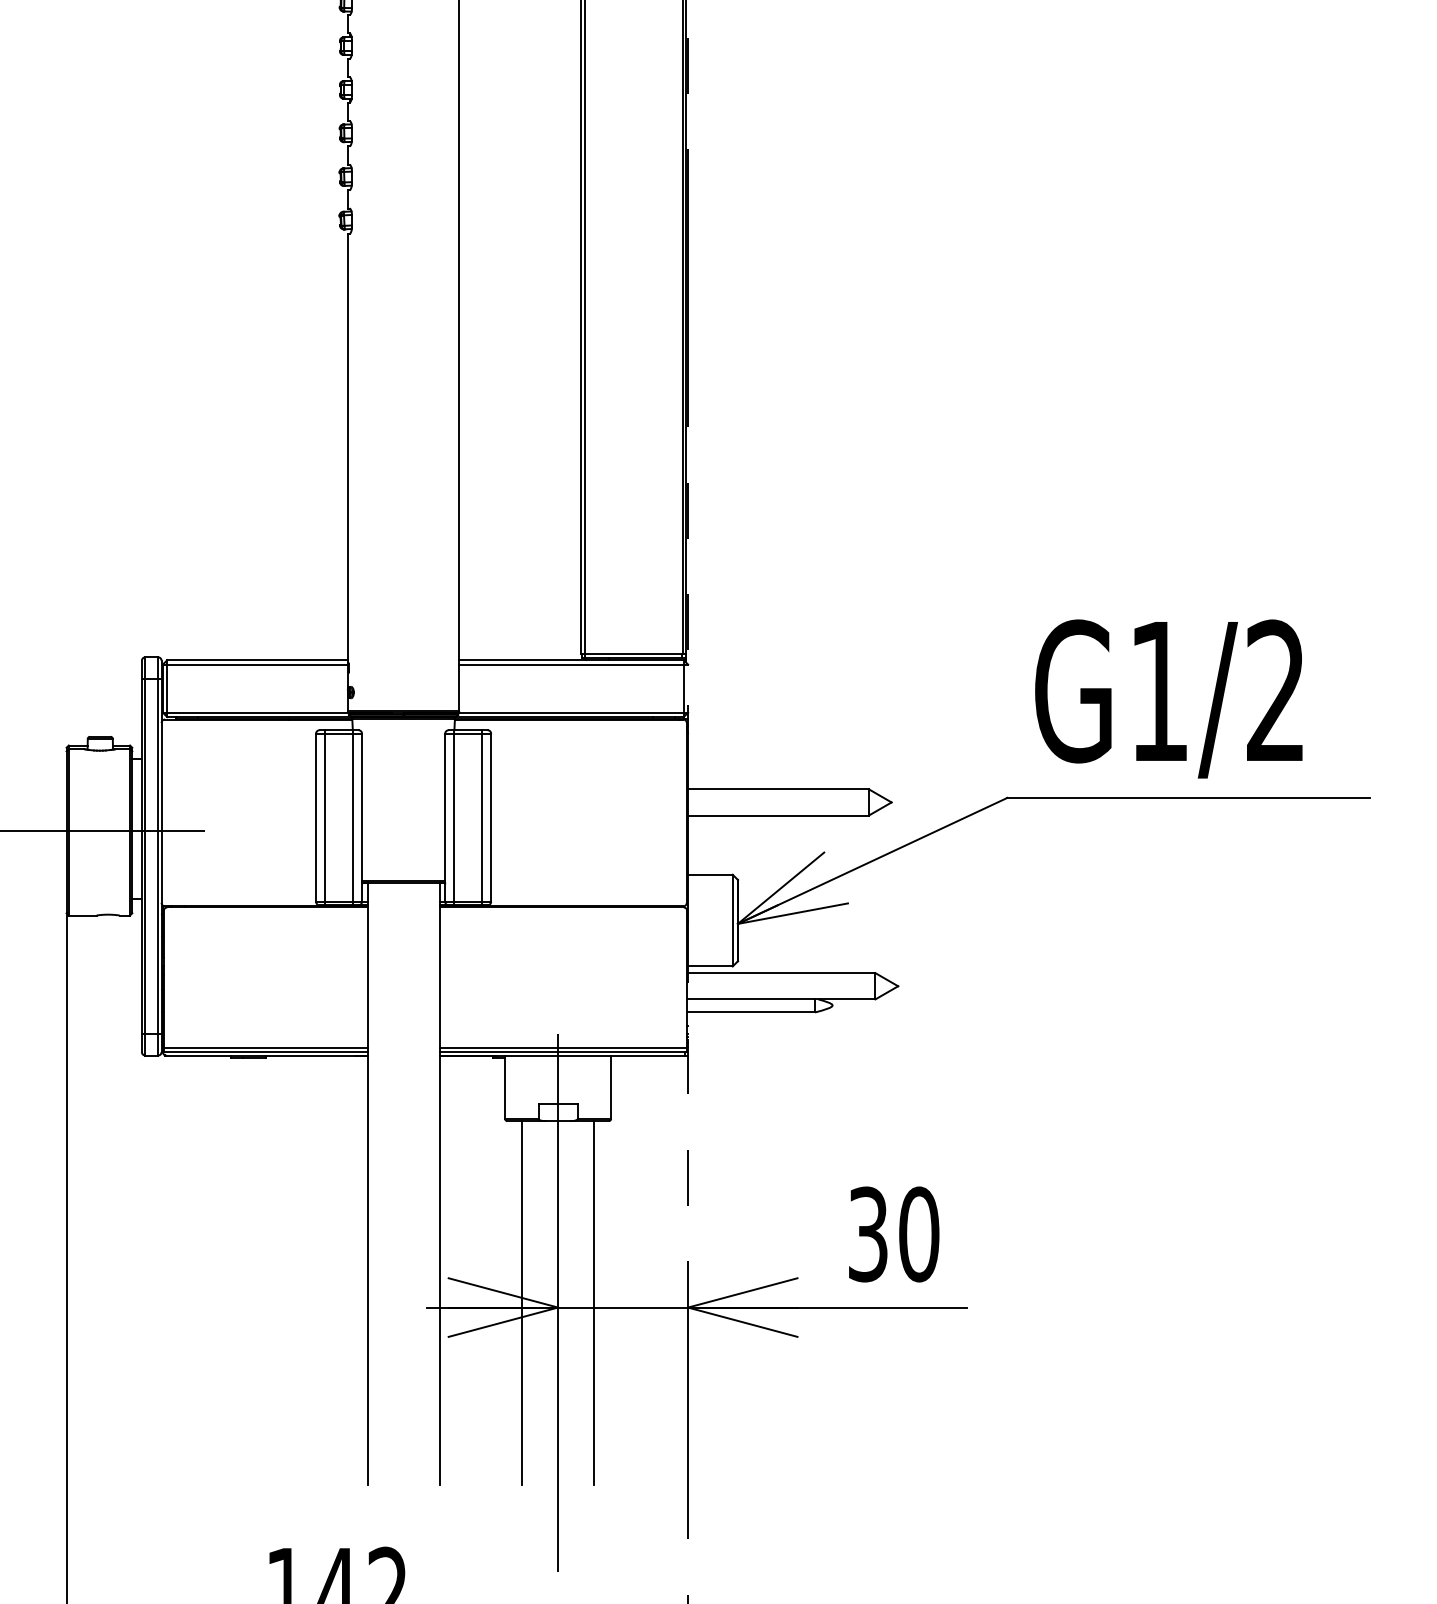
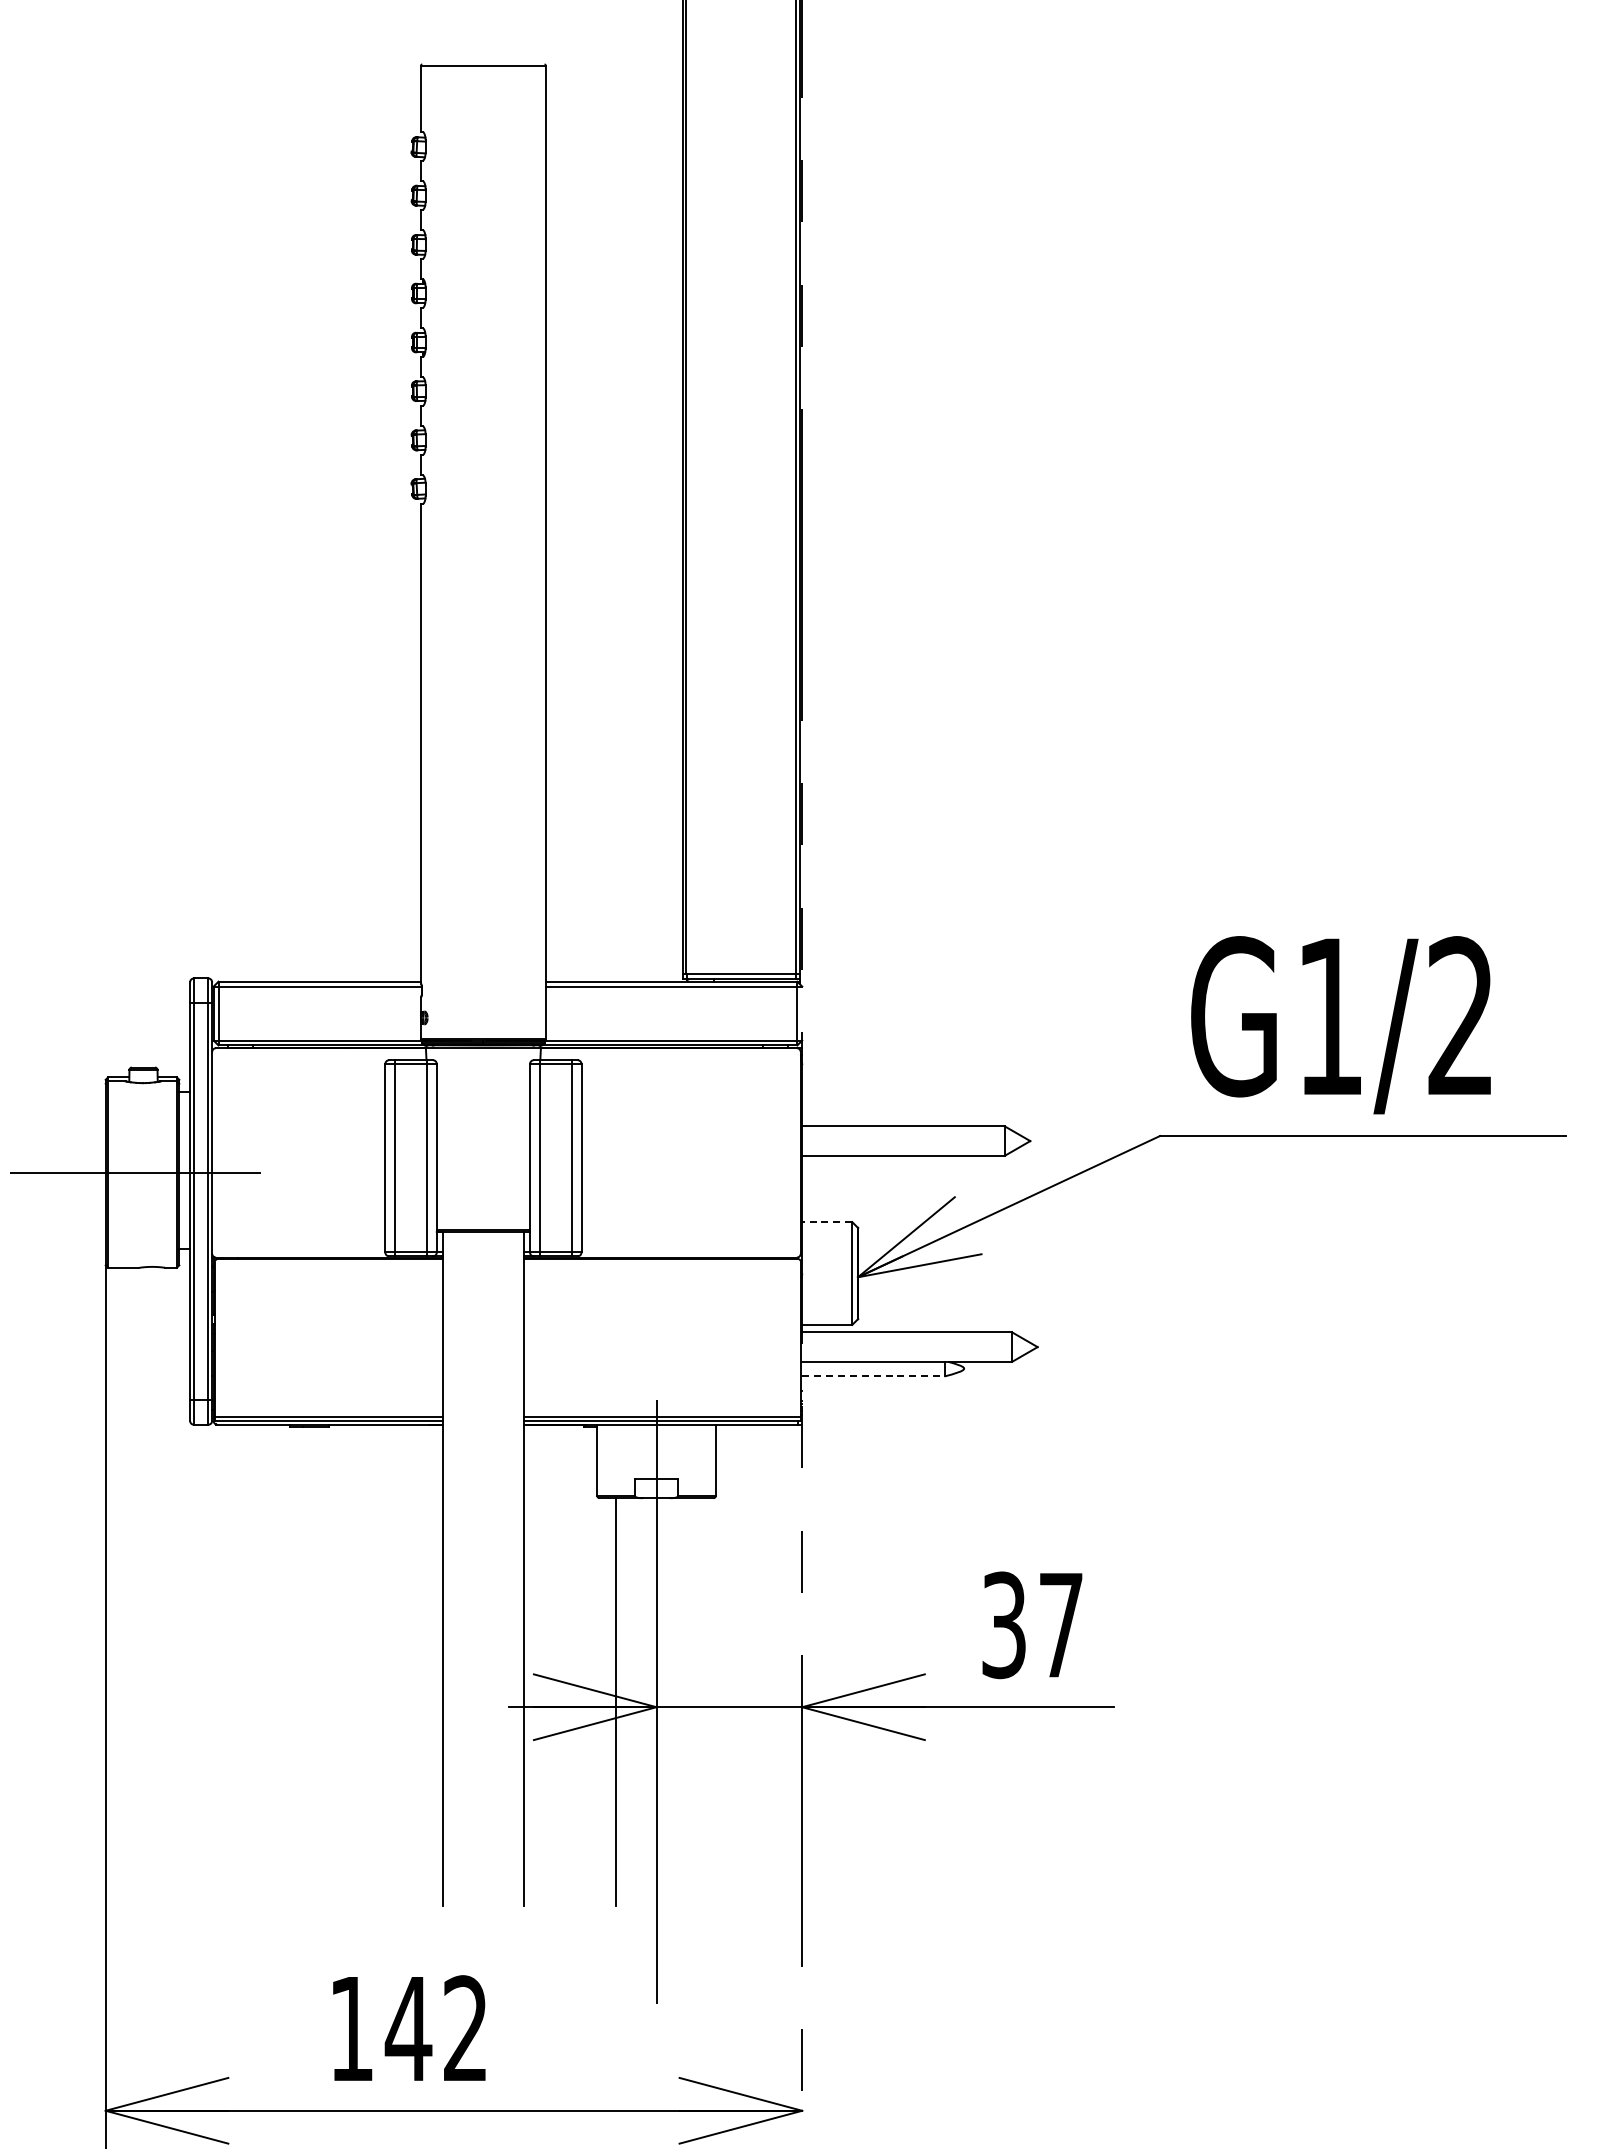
line: (709, 875) -> (826, 1222), solid -> dashed
line: (751, 1012) -> (873, 1376), solid -> dashed
text: (918, 1234) -> (1060, 1625), 30 -> 37
line: (594, 1302) -> (697, 1701), removed

